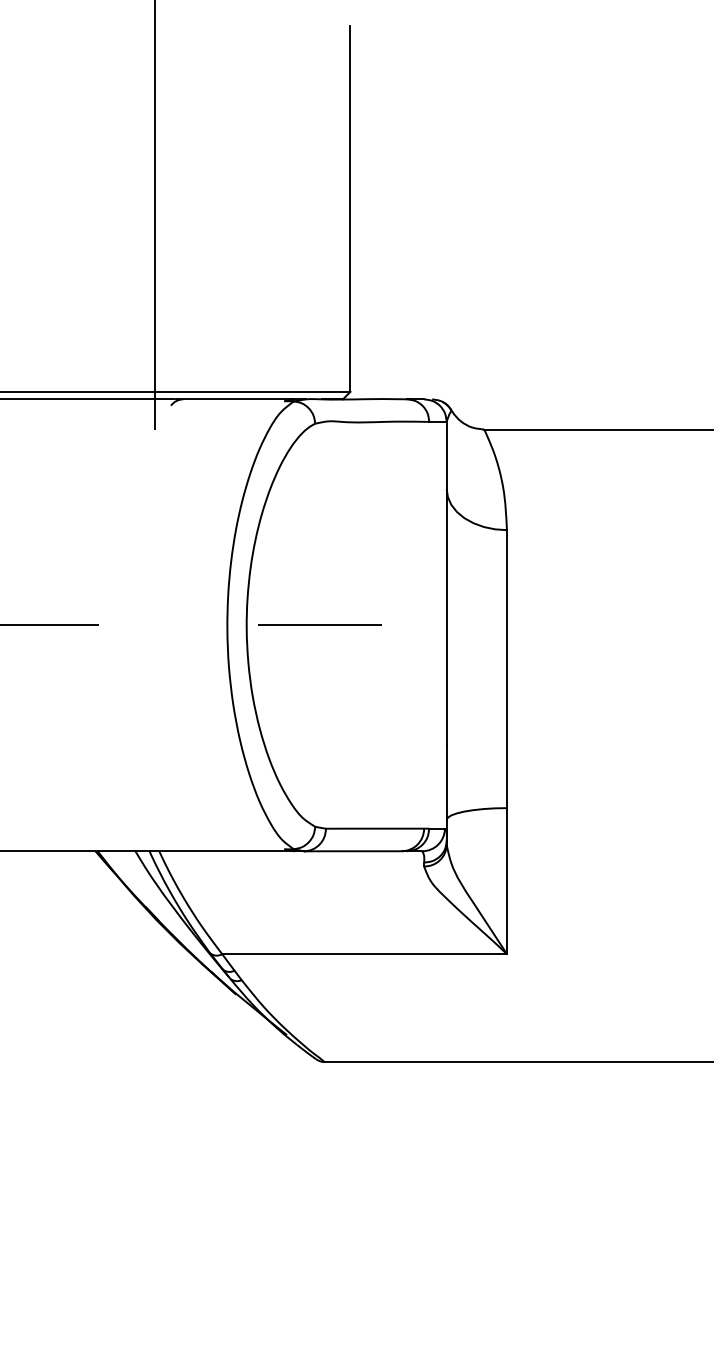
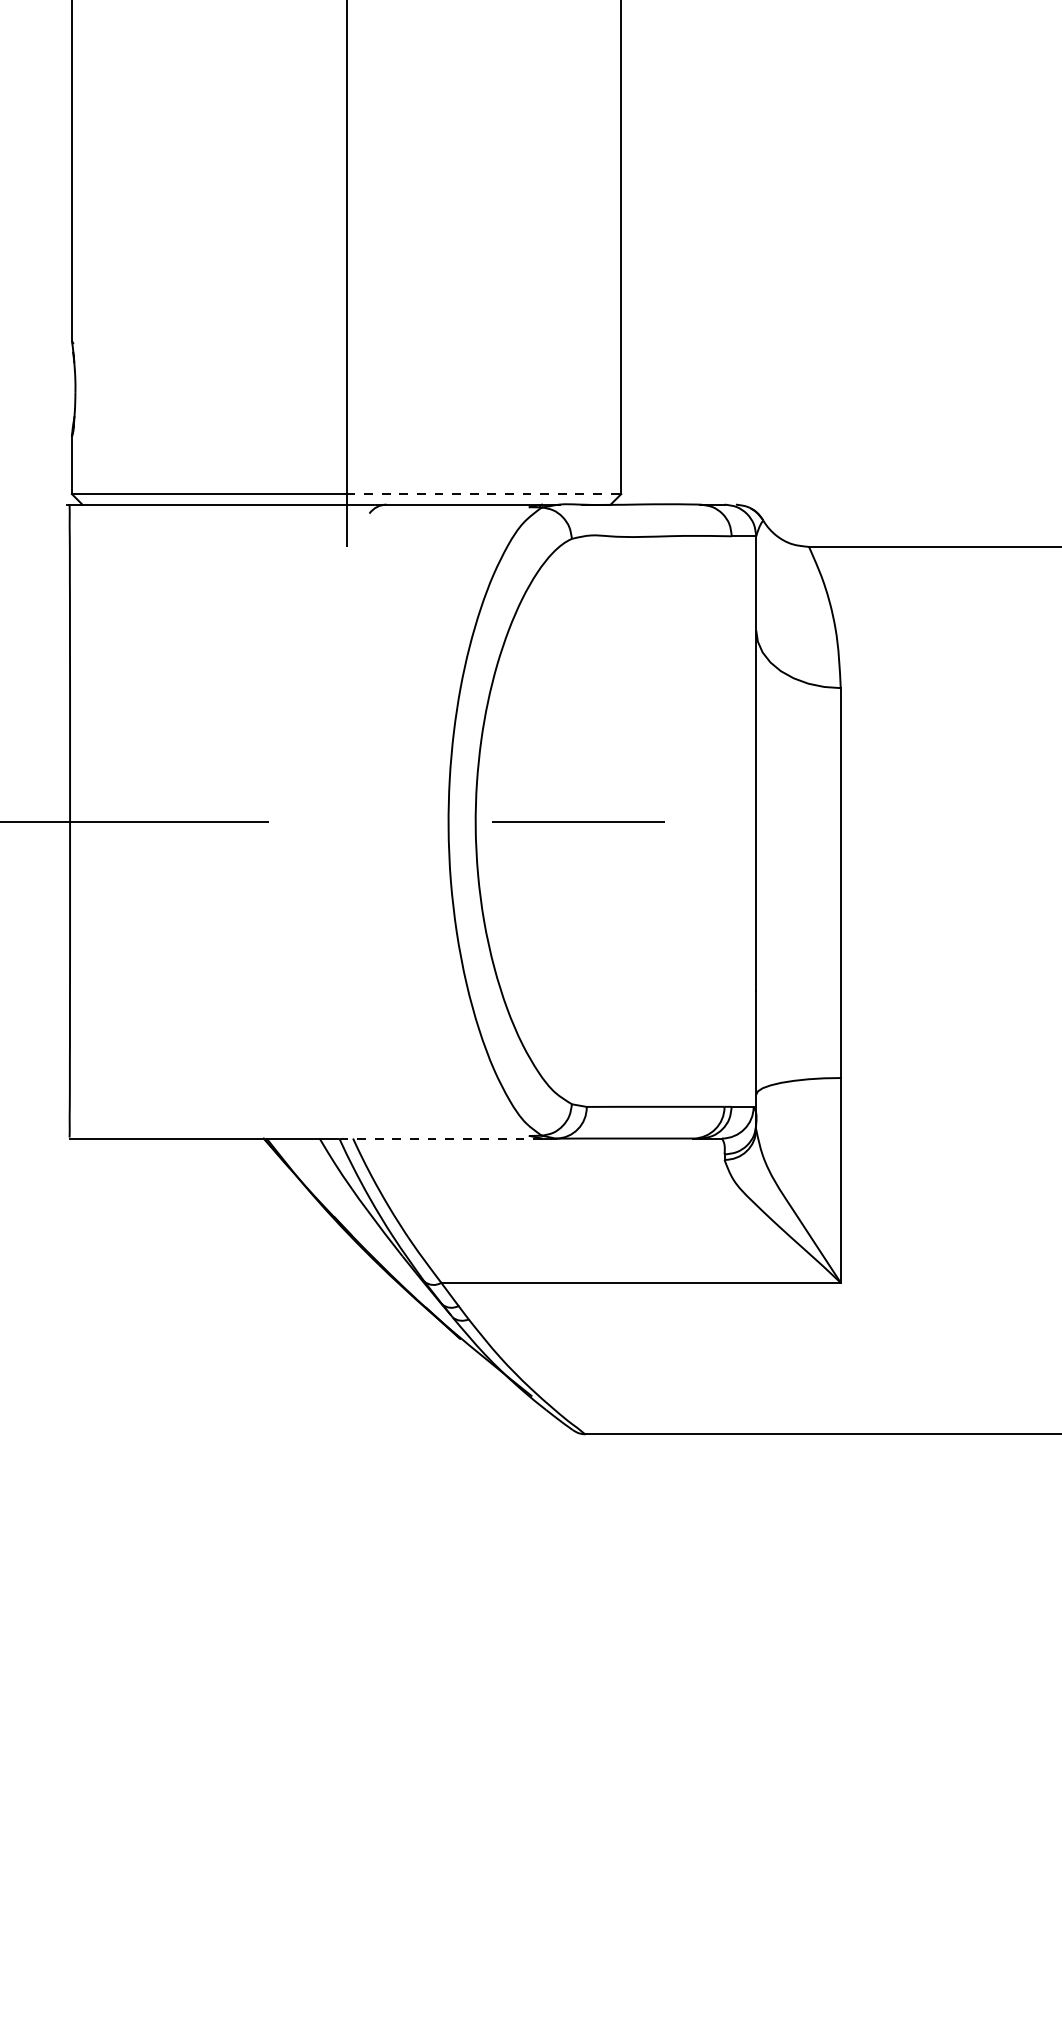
line: (252, 392) -> (484, 494), solid -> dashed
line: (221, 851) -> (440, 1138), solid -> dashed

